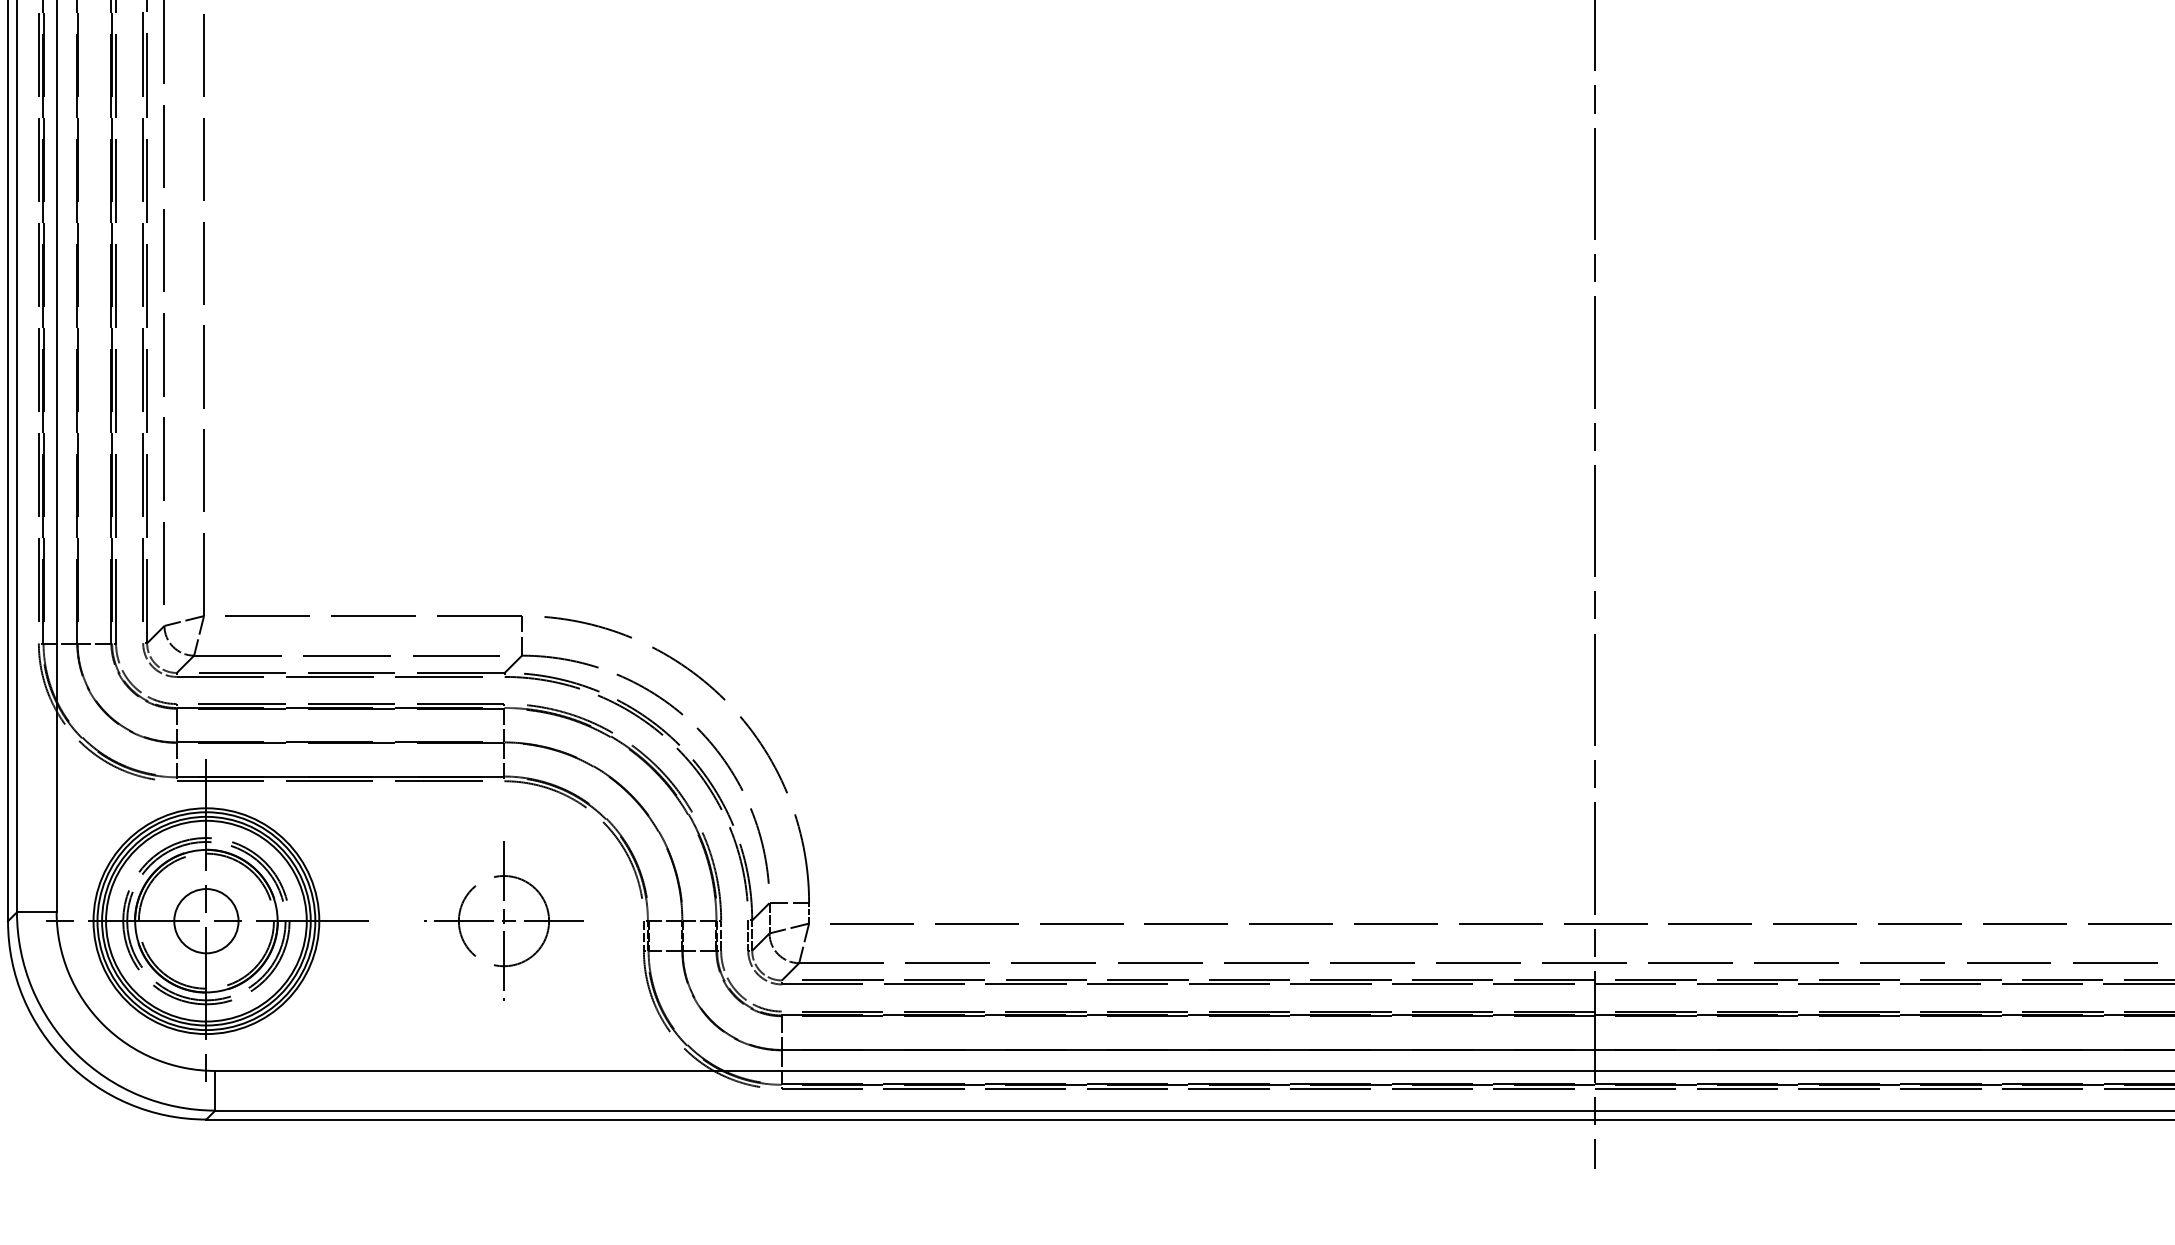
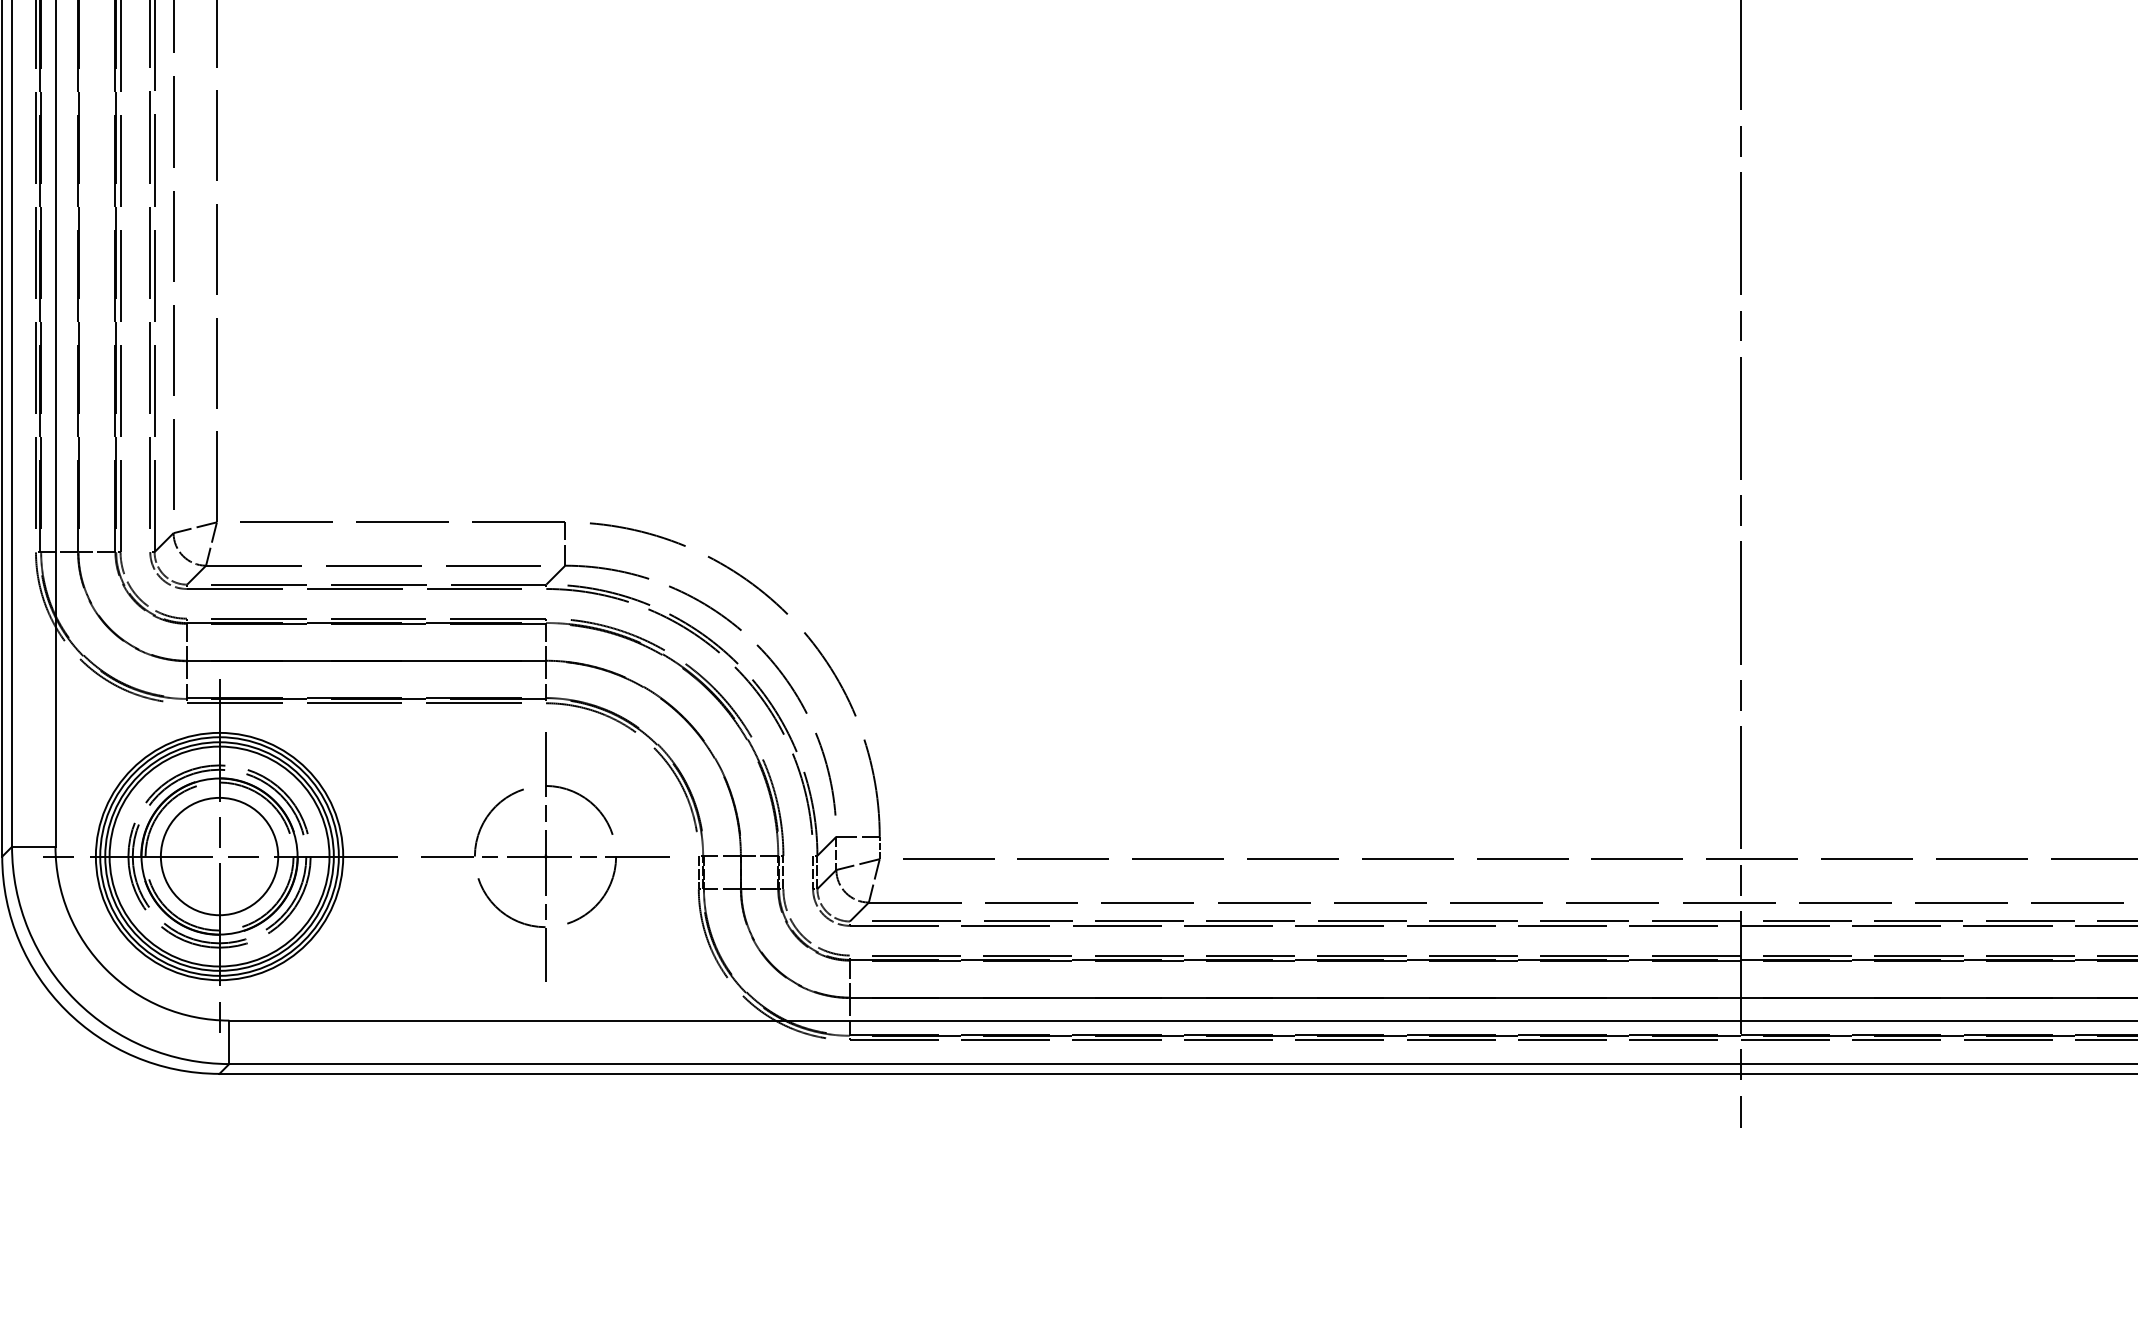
circle: (205, 920) -> (218, 855), size x1.67
part: (503, 920) -> (544, 855), size x1.43

